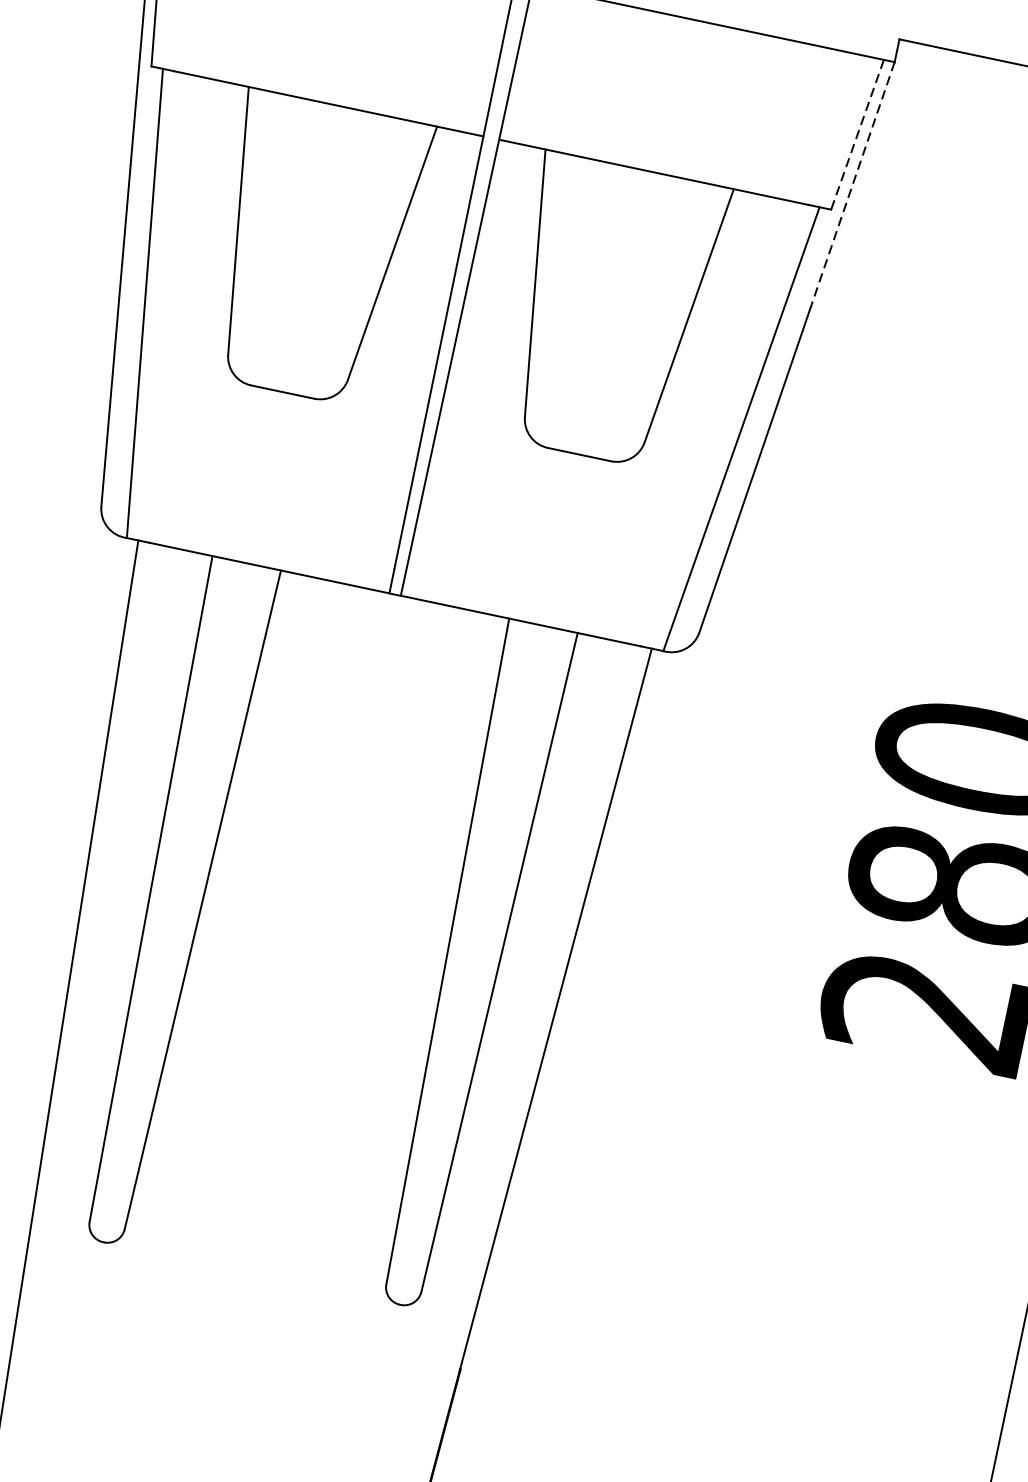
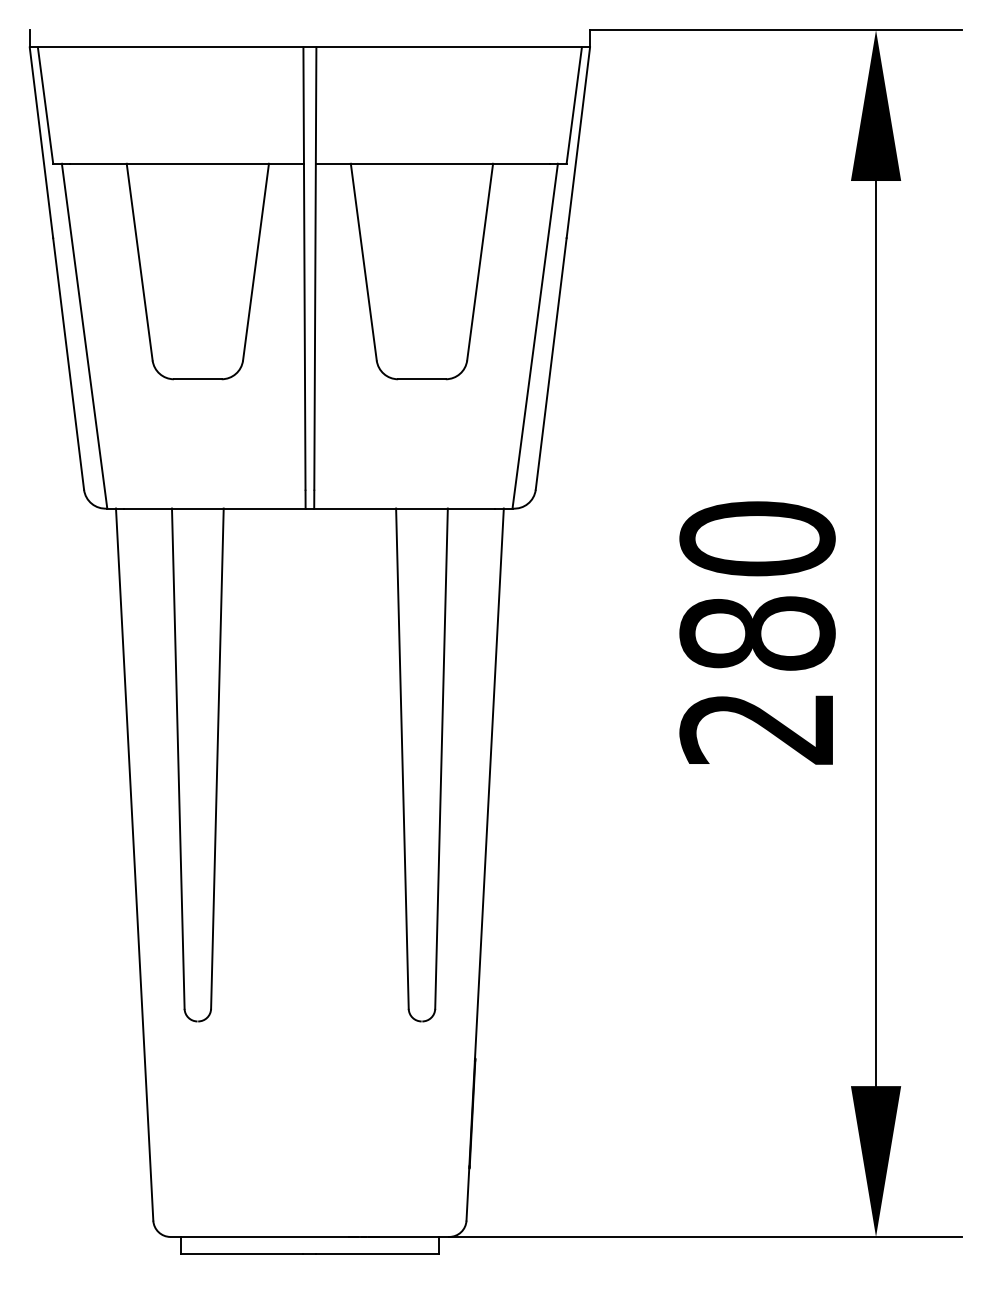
line: (857, 134) -> (574, 105), dashed -> solid
line: (852, 186) -> (578, 143), dashed -> solid

